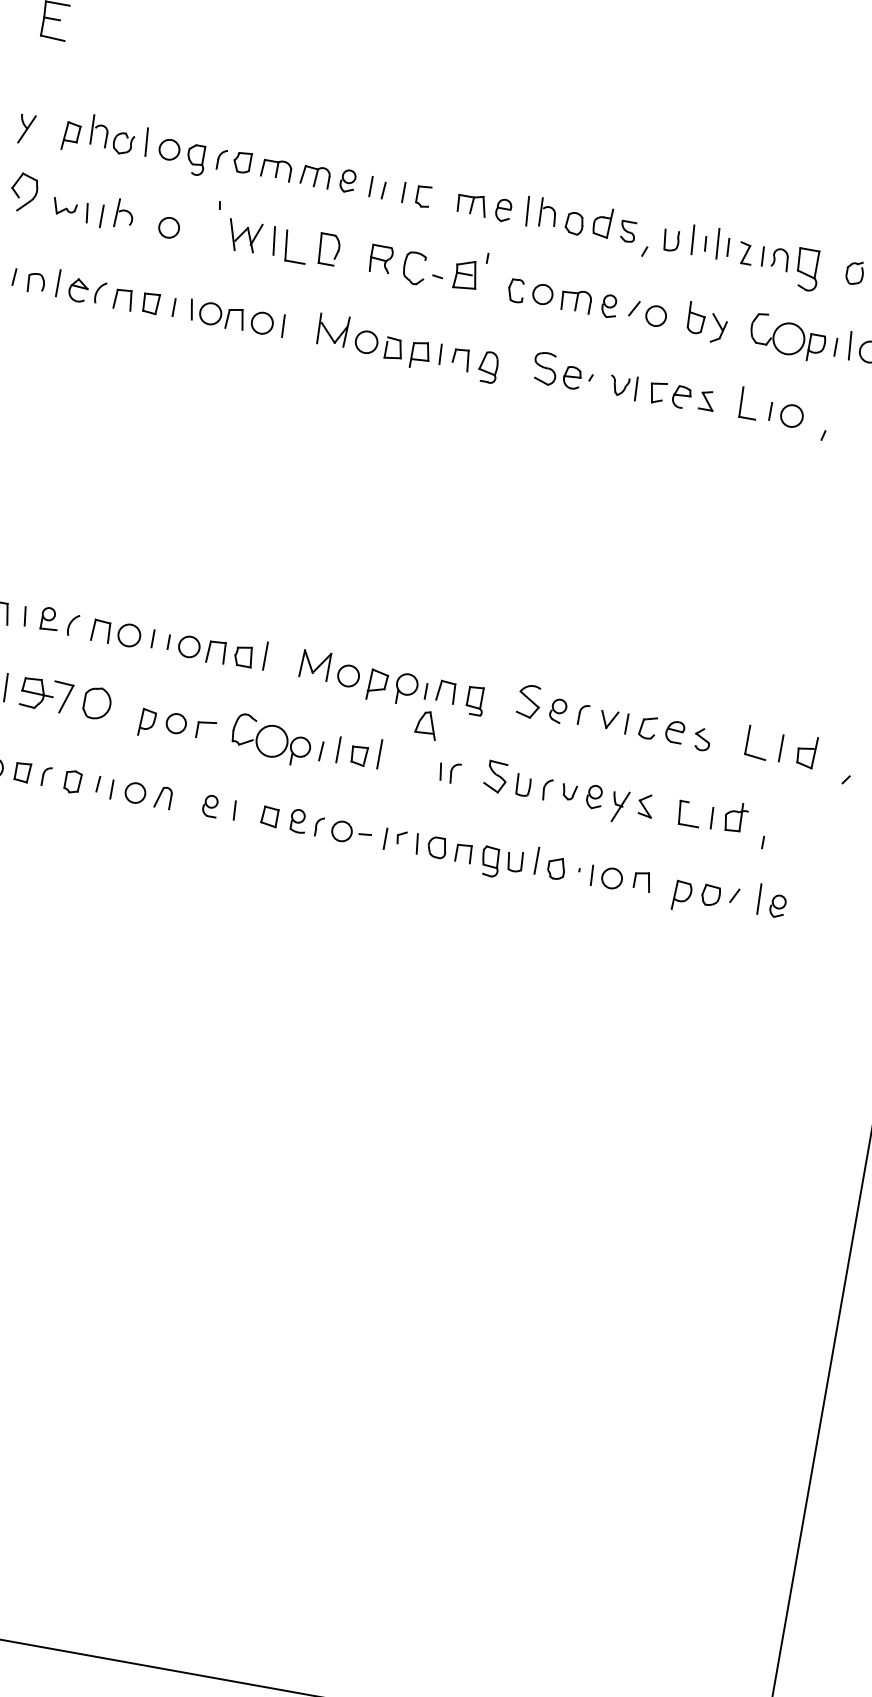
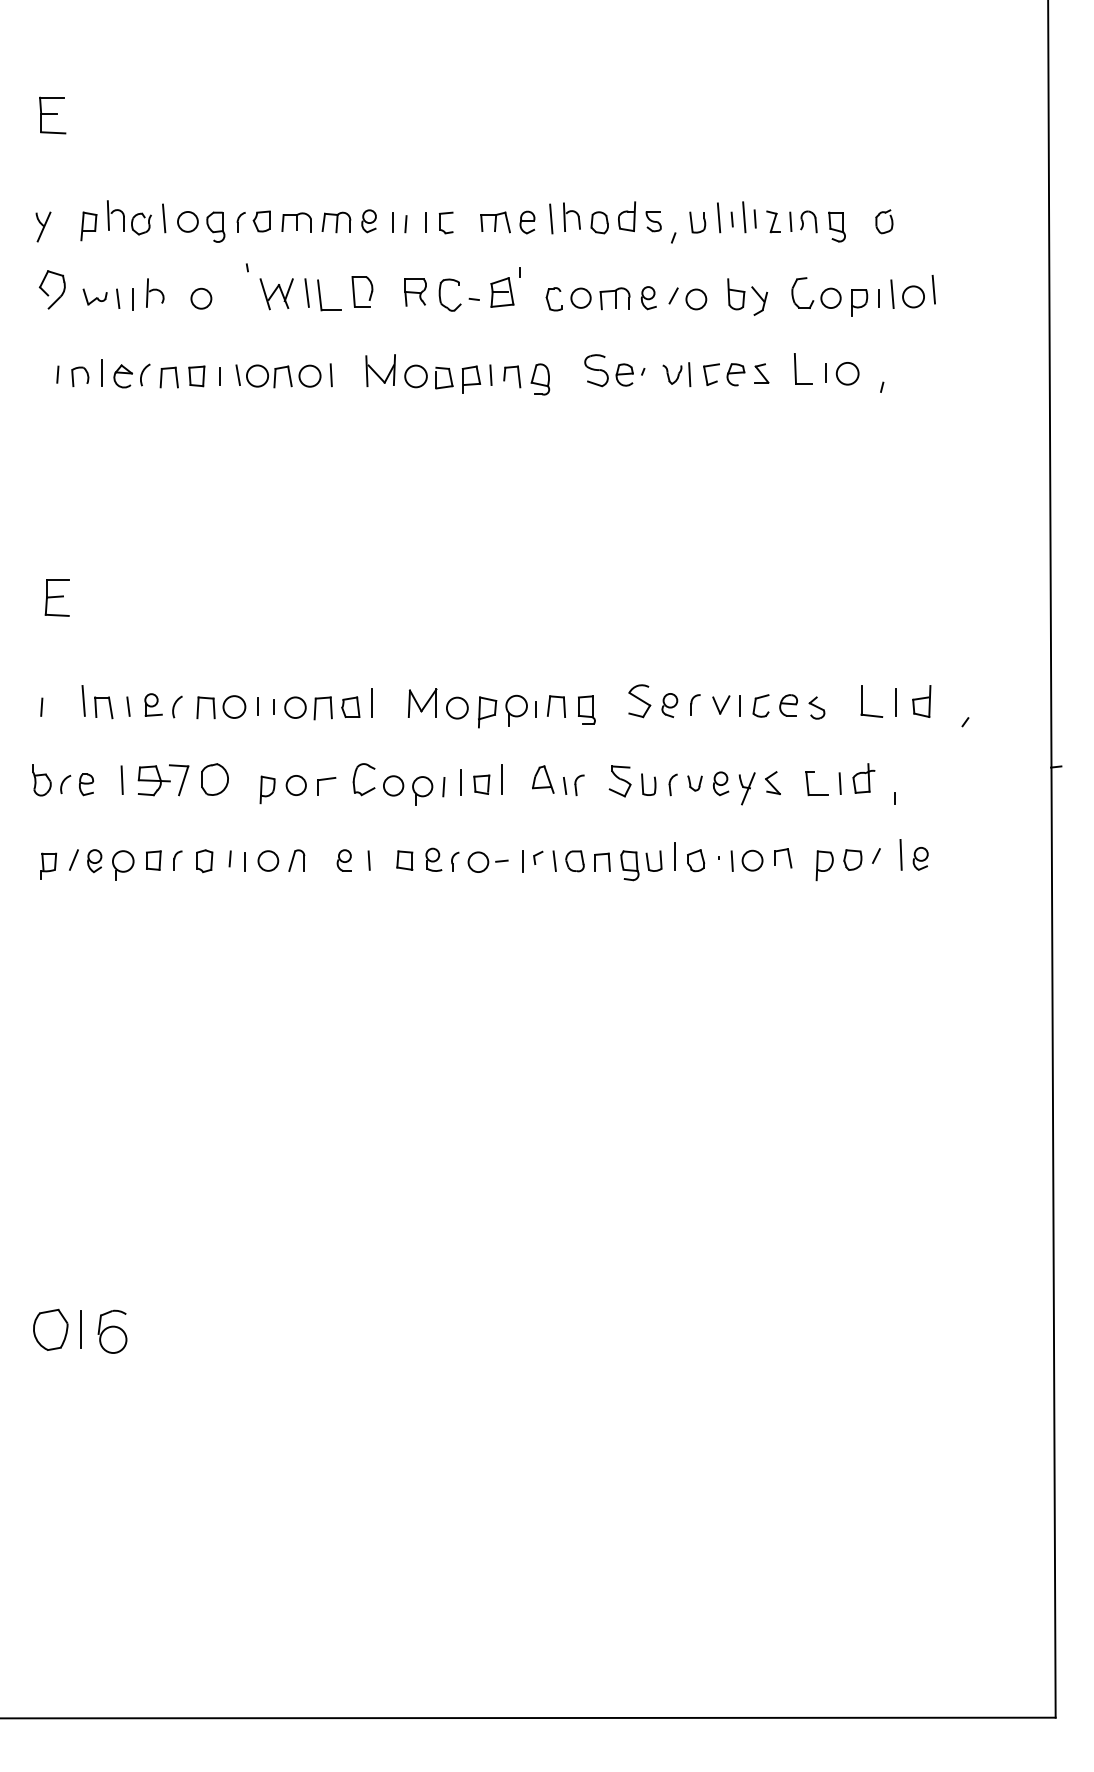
part: (807, 269) -> (836, 226), size x0.71
circle: (788, 338) -> (830, 298), size x0.62
part: (427, 725) -> (543, 779), moved
circle: (272, 740) -> (393, 785), size x0.62

